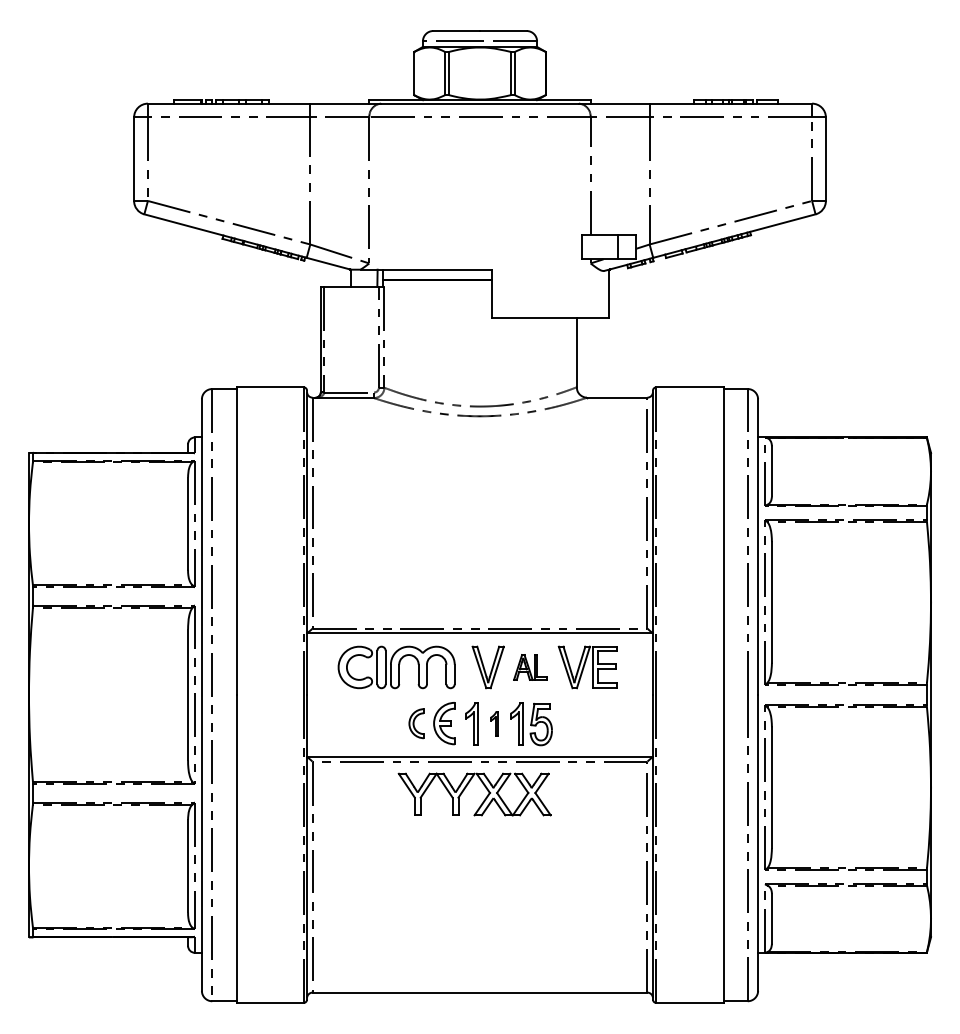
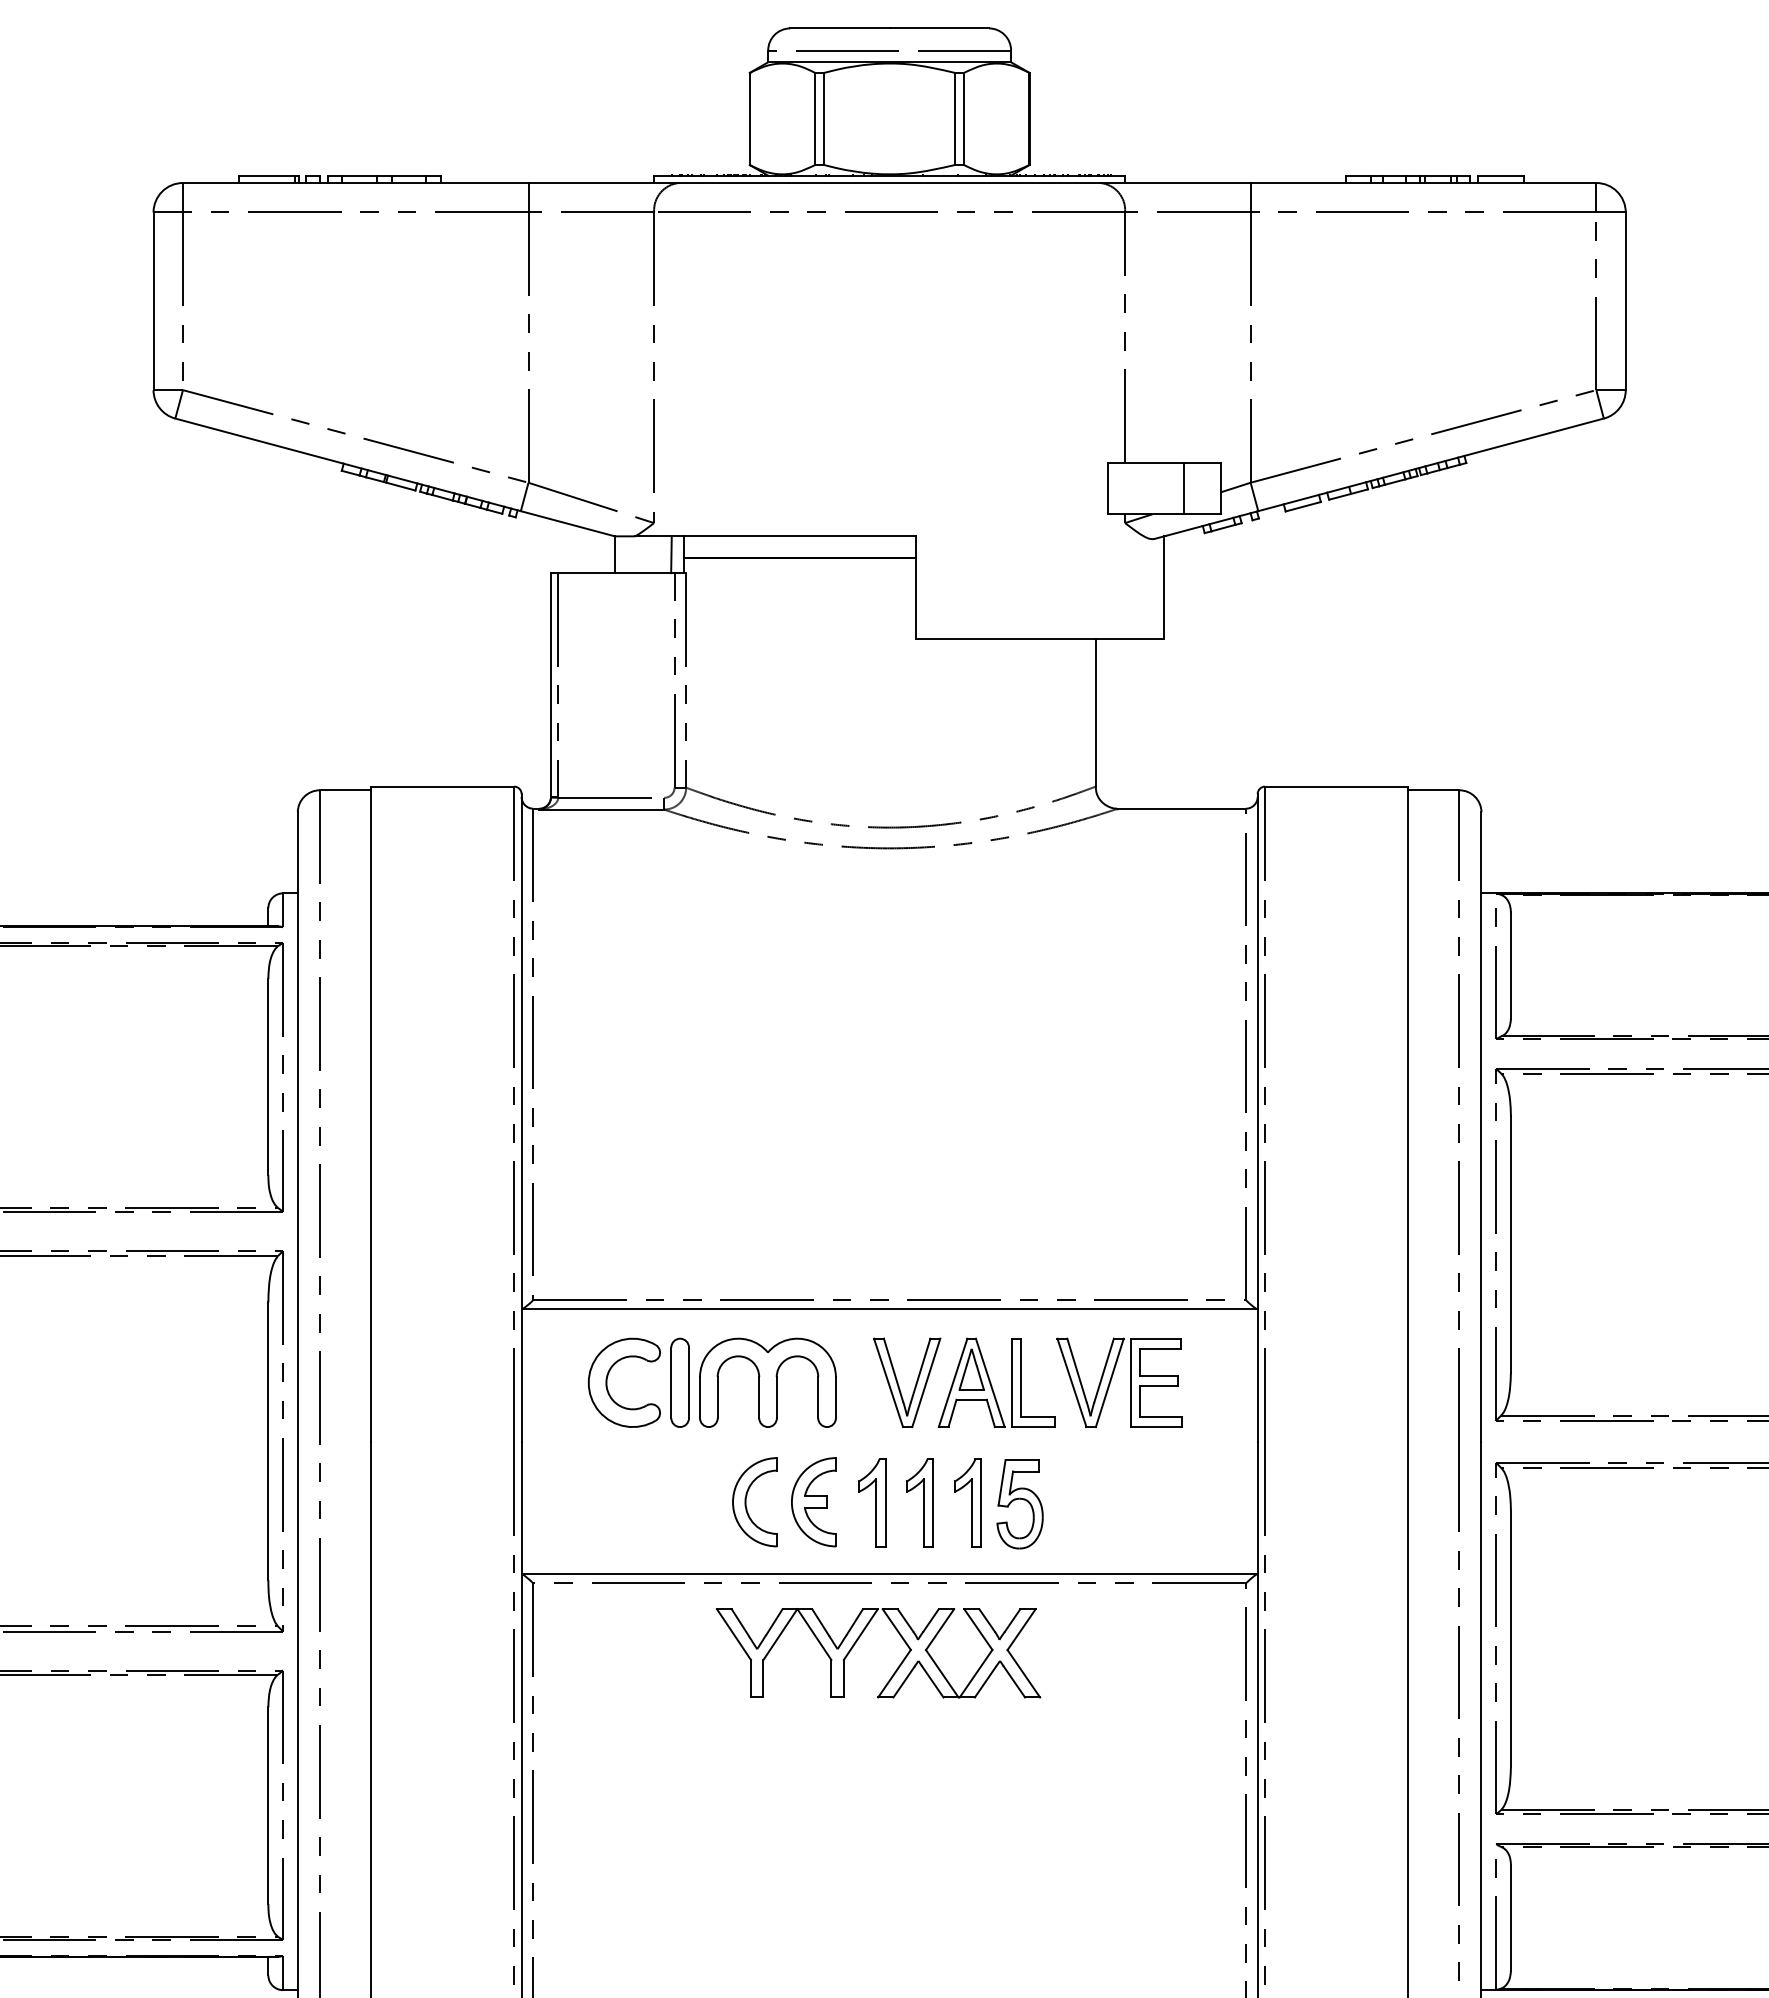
part: (530, 667) -> (997, 1382), size x1.67
part: (416, 723) -> (754, 1502), size x1.43
part: (494, 723) -> (920, 1502), size x1.67

